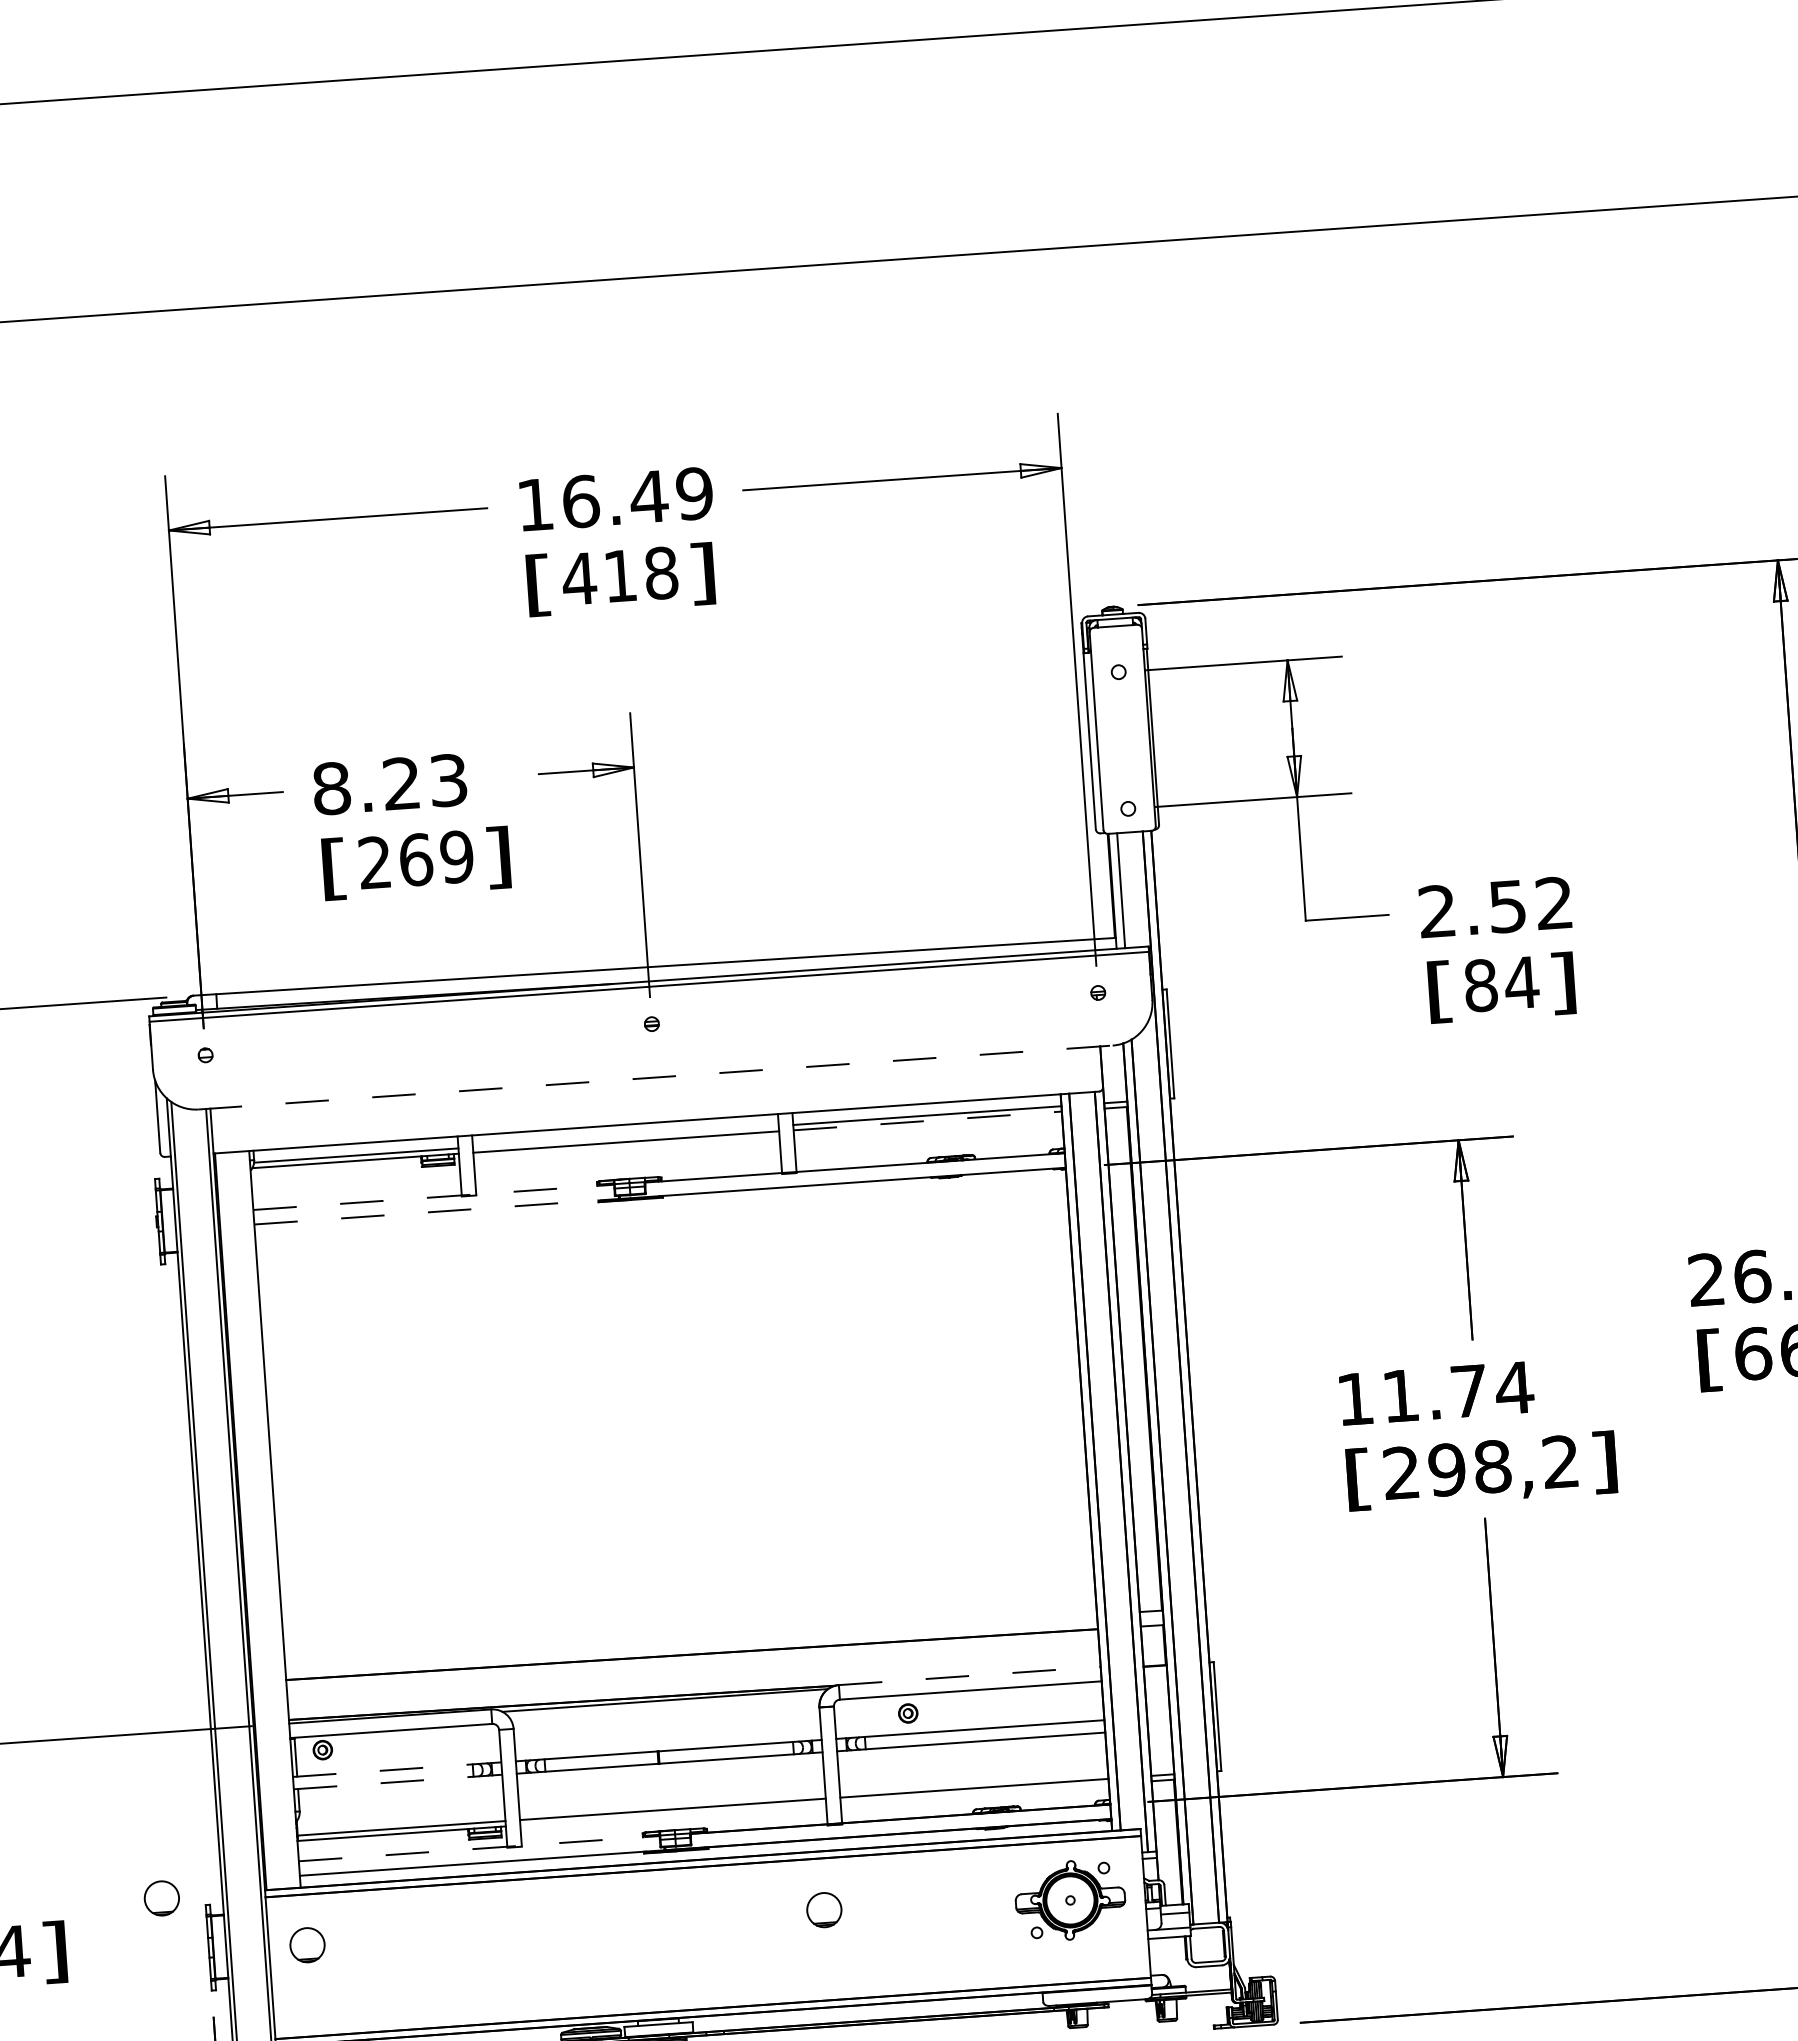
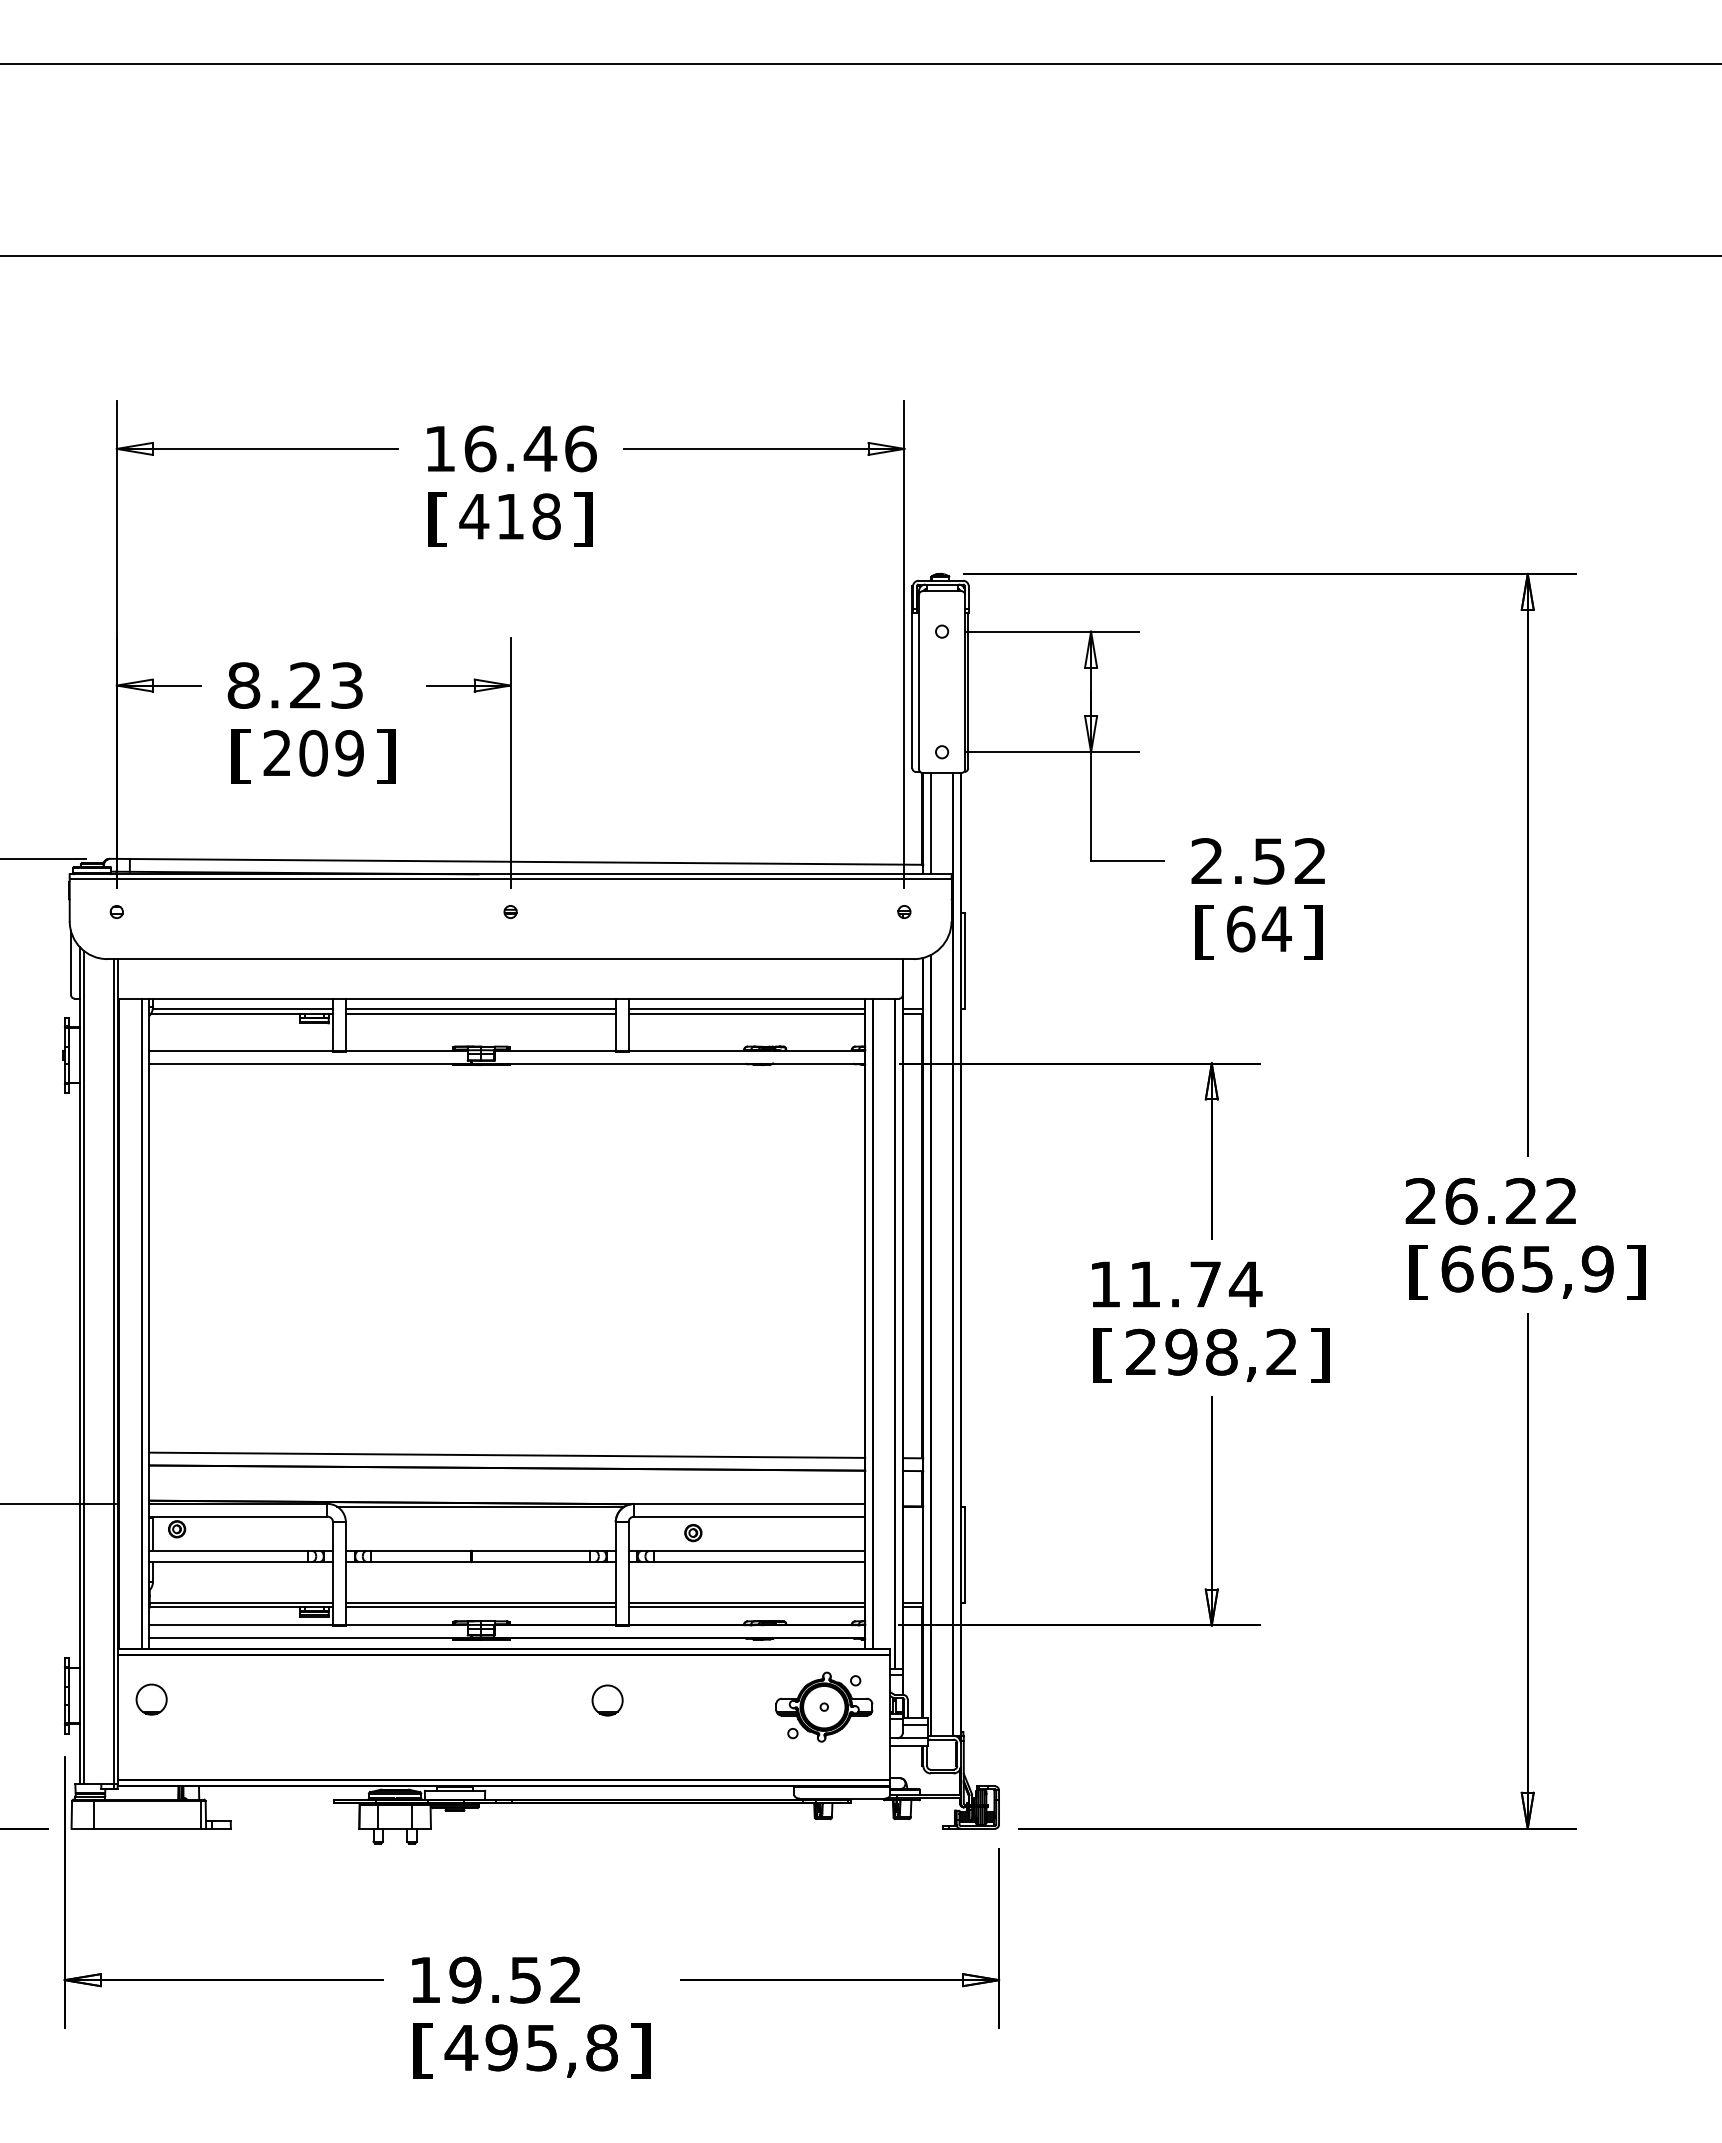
text: (694, 493) -> (580, 448), 16.49 -> 16.46
text: (415, 860) -> (313, 753), 269 -> 209
text: (1480, 984) -> (1240, 928), 84 -> 64
line: (656, 1077) -> (511, 959), dashed -> solid
line: (928, 1120) -> (747, 1013), dashed -> solid
line: (625, 1137) -> (480, 1009), added
line: (433, 1197) -> (308, 1050), dashed -> solid
line: (437, 1211) -> (310, 1063), dashed -> solid
line: (266, 1519) -> (141, 1323), added
line: (691, 1639) -> (507, 1454), added
line: (969, 1675) -> (749, 1503), dashed -> solid
line: (397, 1769) -> (241, 1550), dashed -> solid
line: (398, 1781) -> (241, 1561), dashed -> solid
line: (974, 1793) -> (746, 1607), added
line: (672, 1814) -> (480, 1607), added
line: (479, 1848) -> (308, 1625), dashed -> solid
part: (161, 1898) -> (26, 1649), removed

